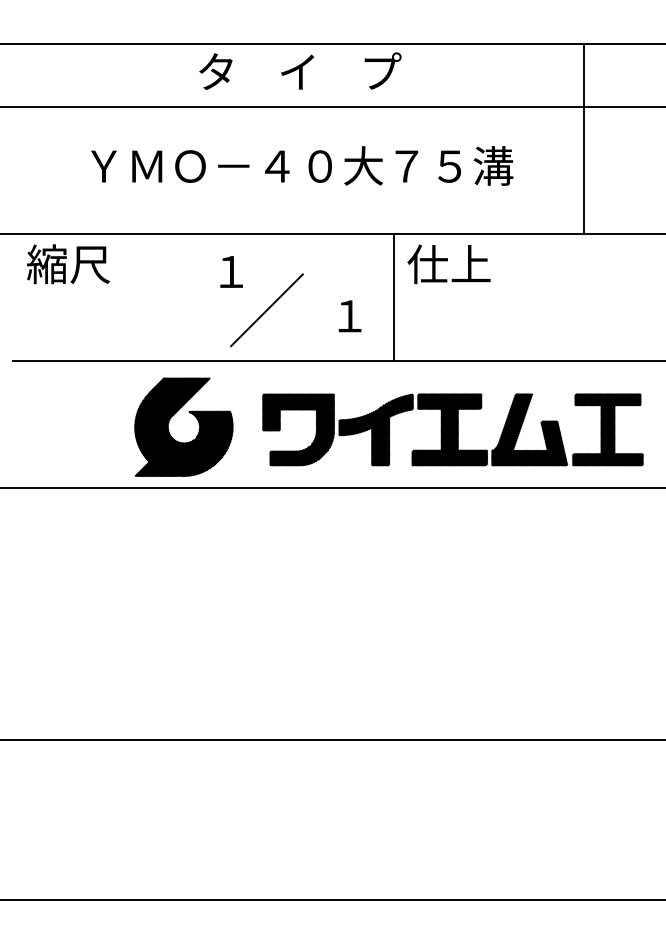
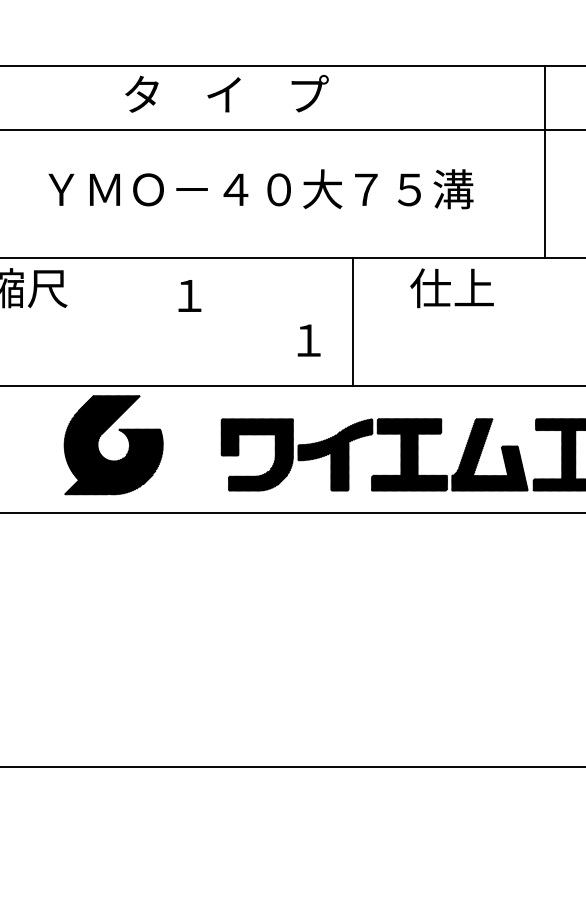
text: (300, 70) -> (227, 93), moved
text: (448, 263) -> (451, 287), moved
line: (266, 310) -> (225, 334), removed
part: (173, 416) -> (103, 434), moved

